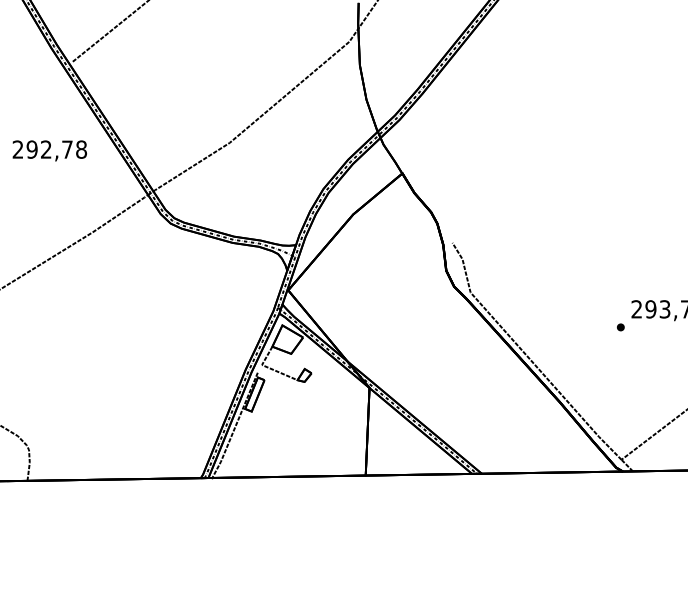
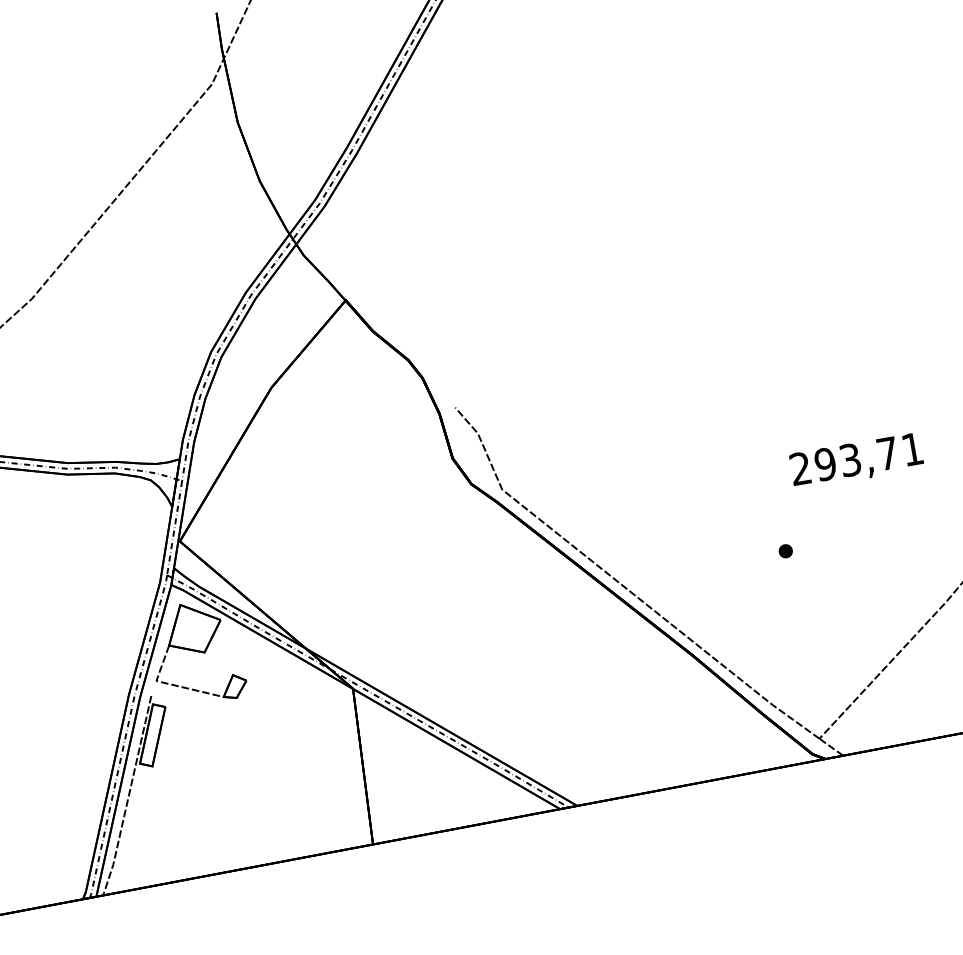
part: (620, 327) -> (785, 551), moved

